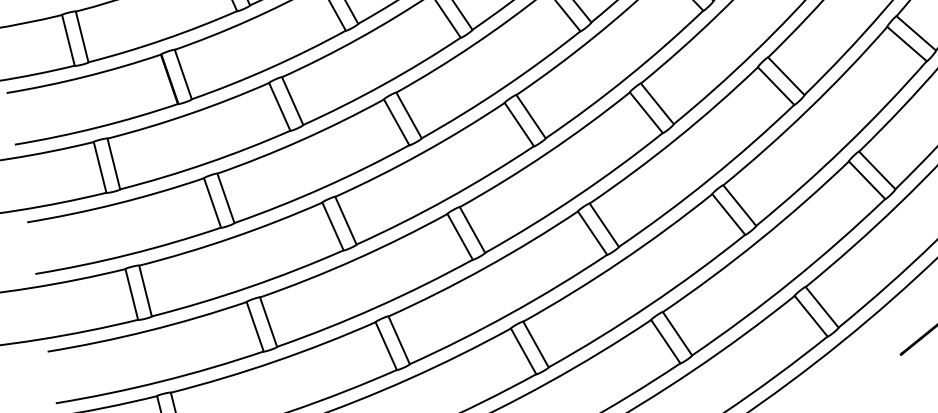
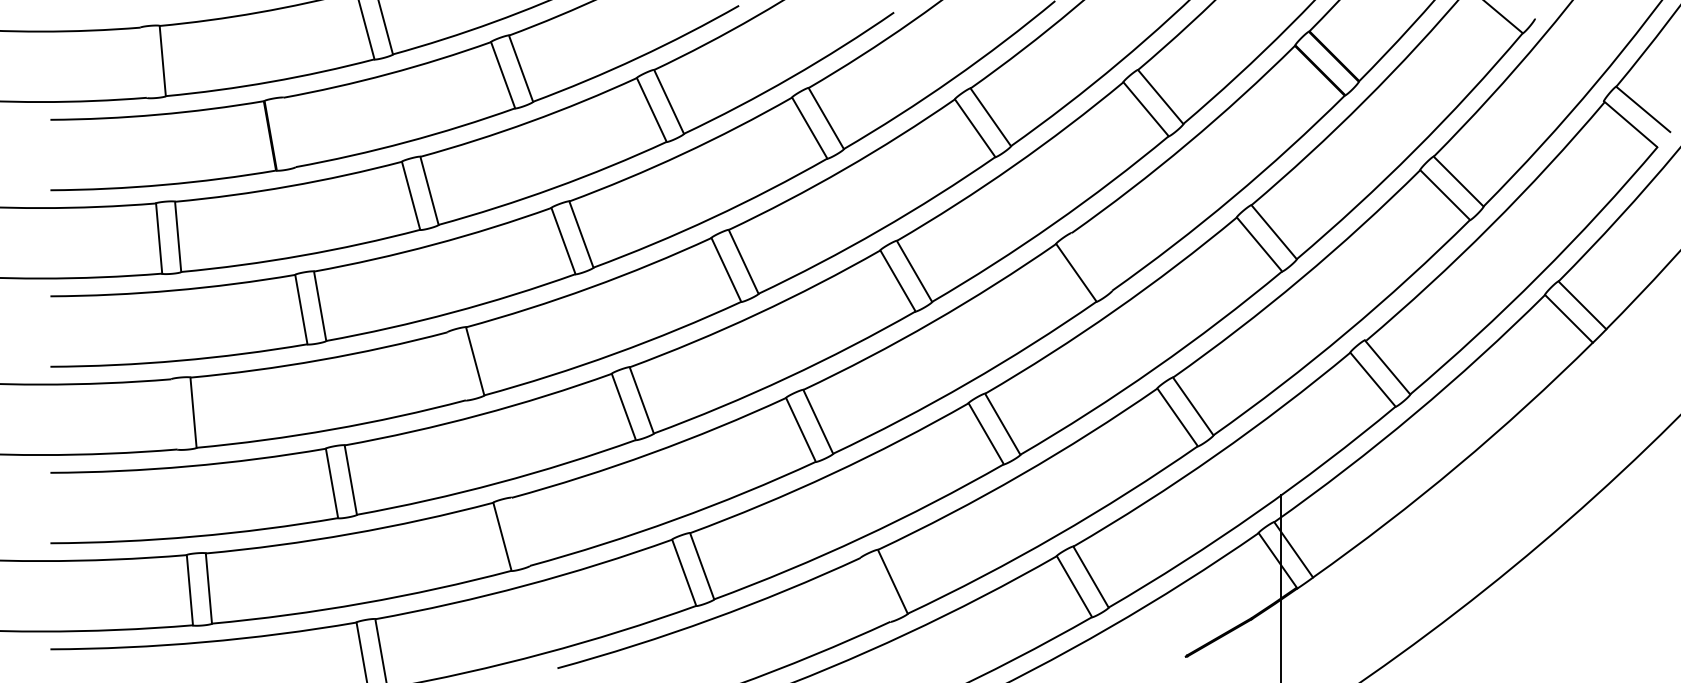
line: (68, 40) -> (143, 62), removed
line: (183, 74) -> (289, 132), removed
line: (785, 76) -> (1091, 261), removed
line: (332, 226) -> (456, 366), removed
line: (131, 294) -> (174, 414), removed
line: (398, 340) -> (520, 531), removed
line: (665, 341) -> (875, 589), removed

